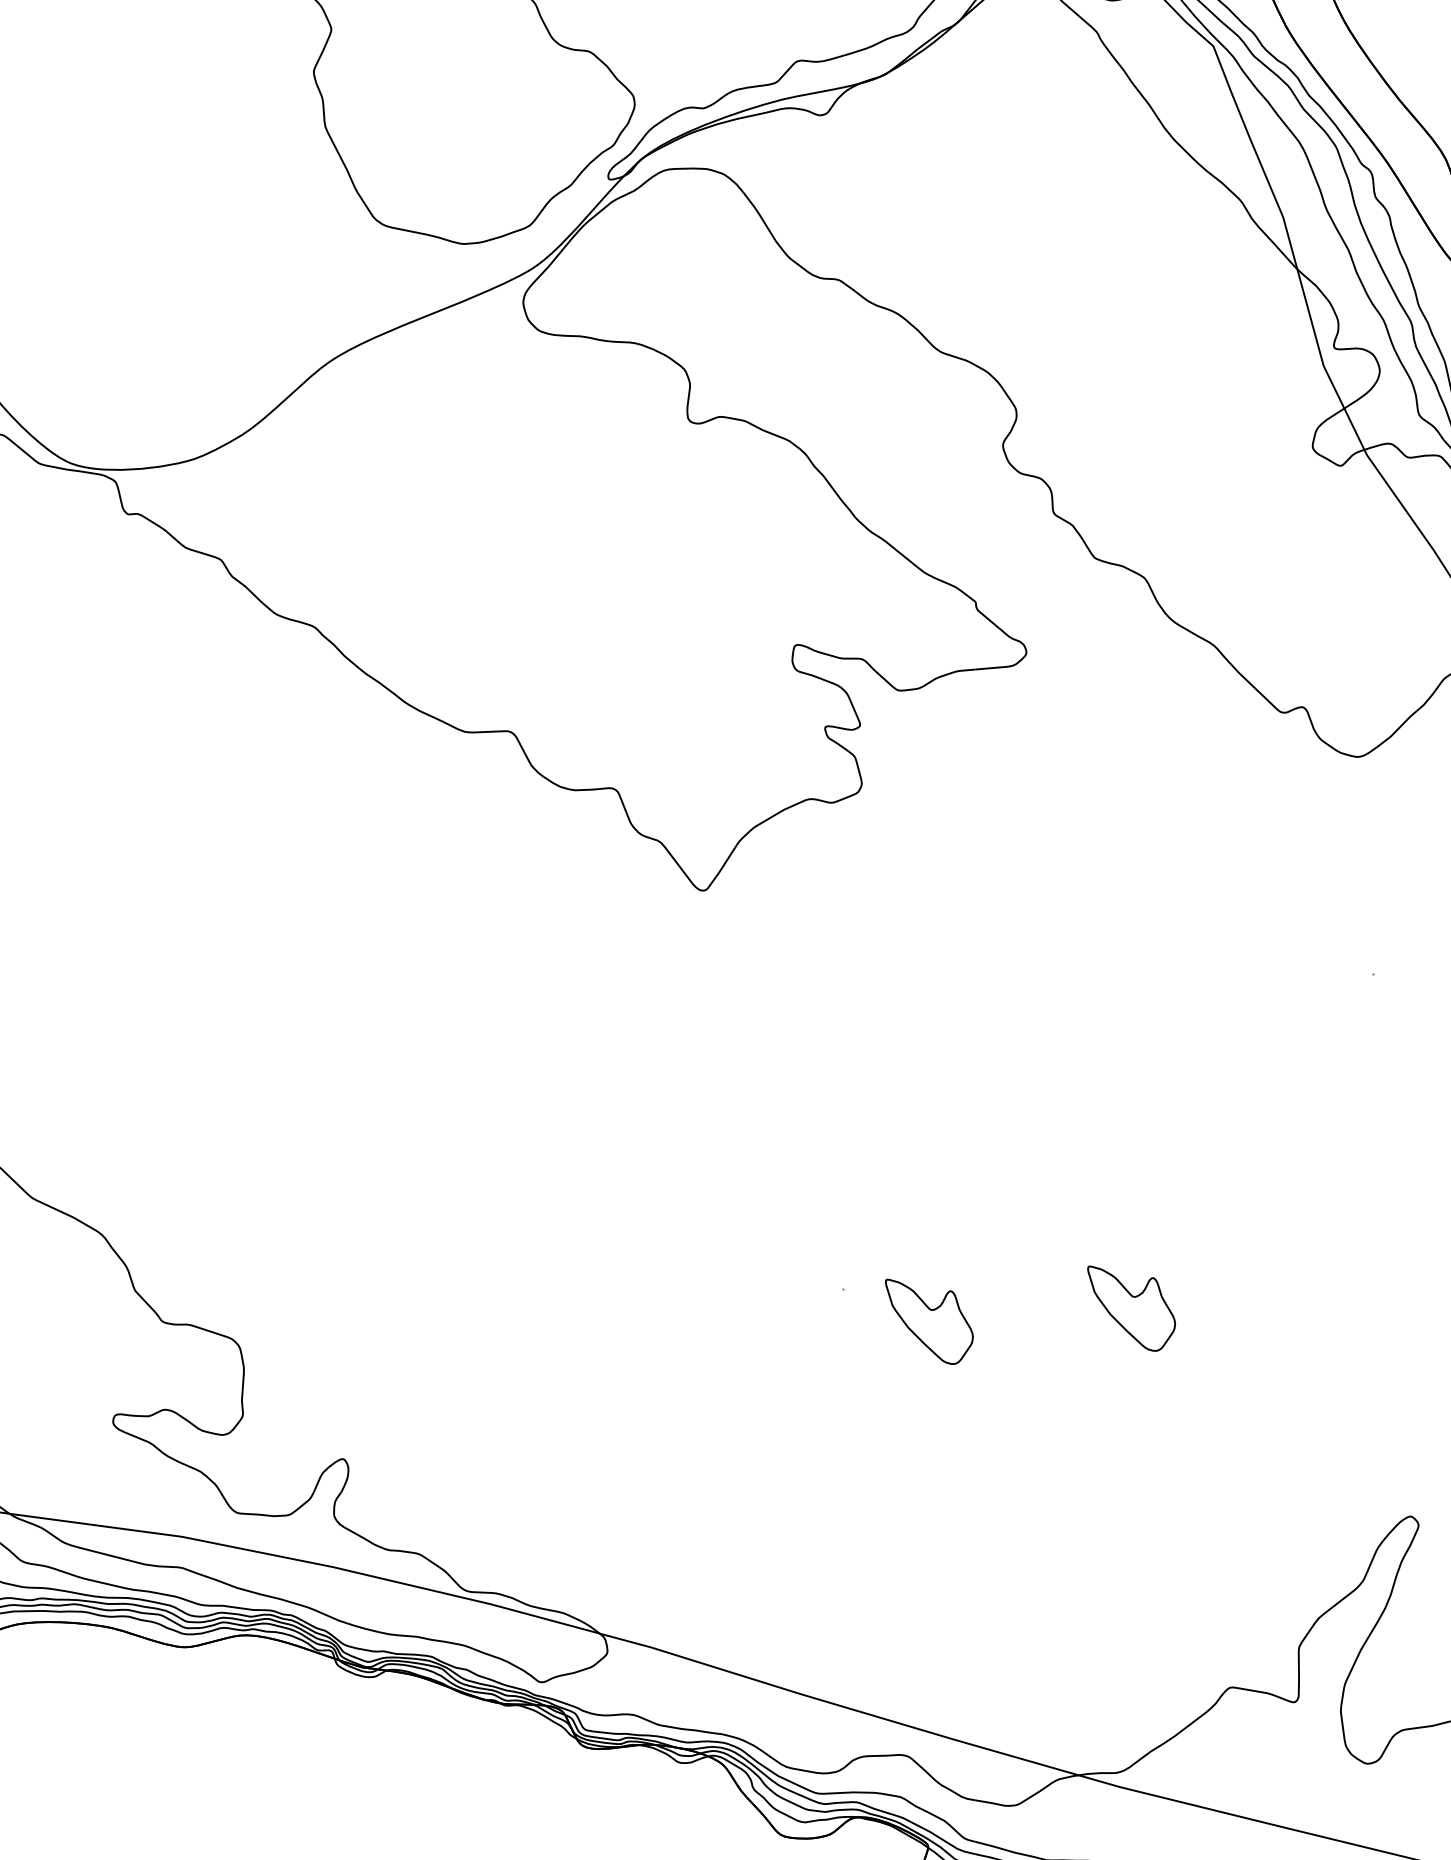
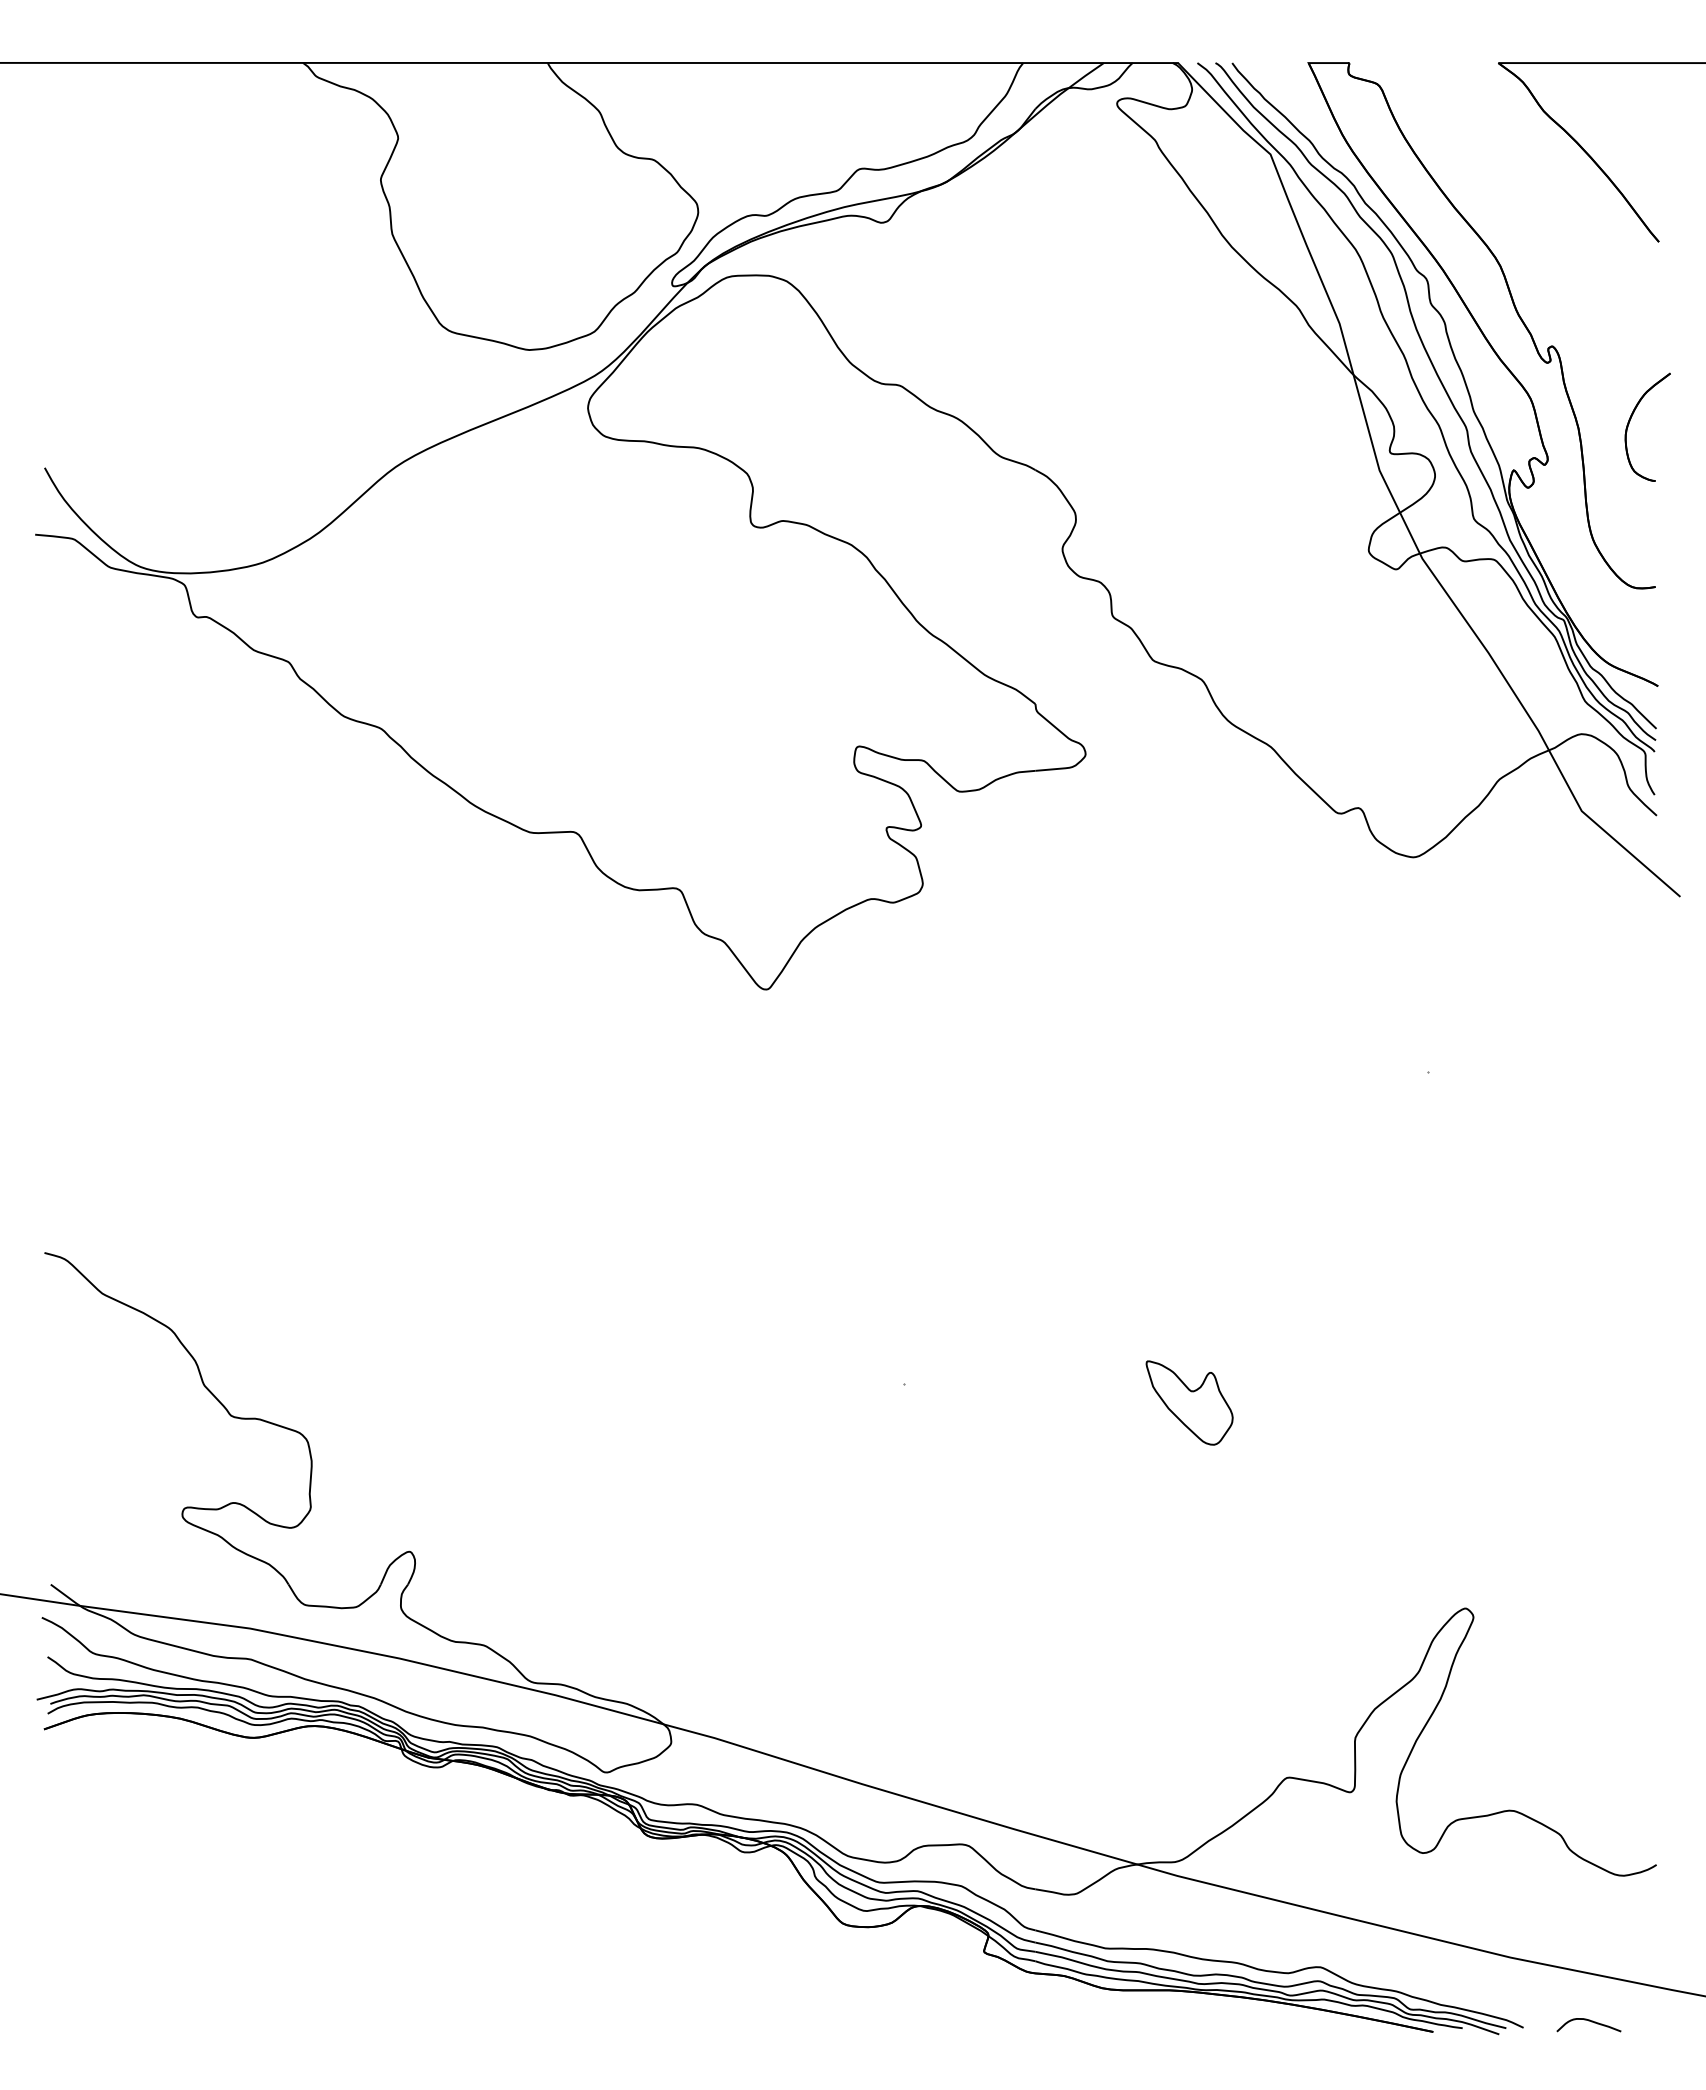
part: (929, 1321) -> (989, 1415), removed

